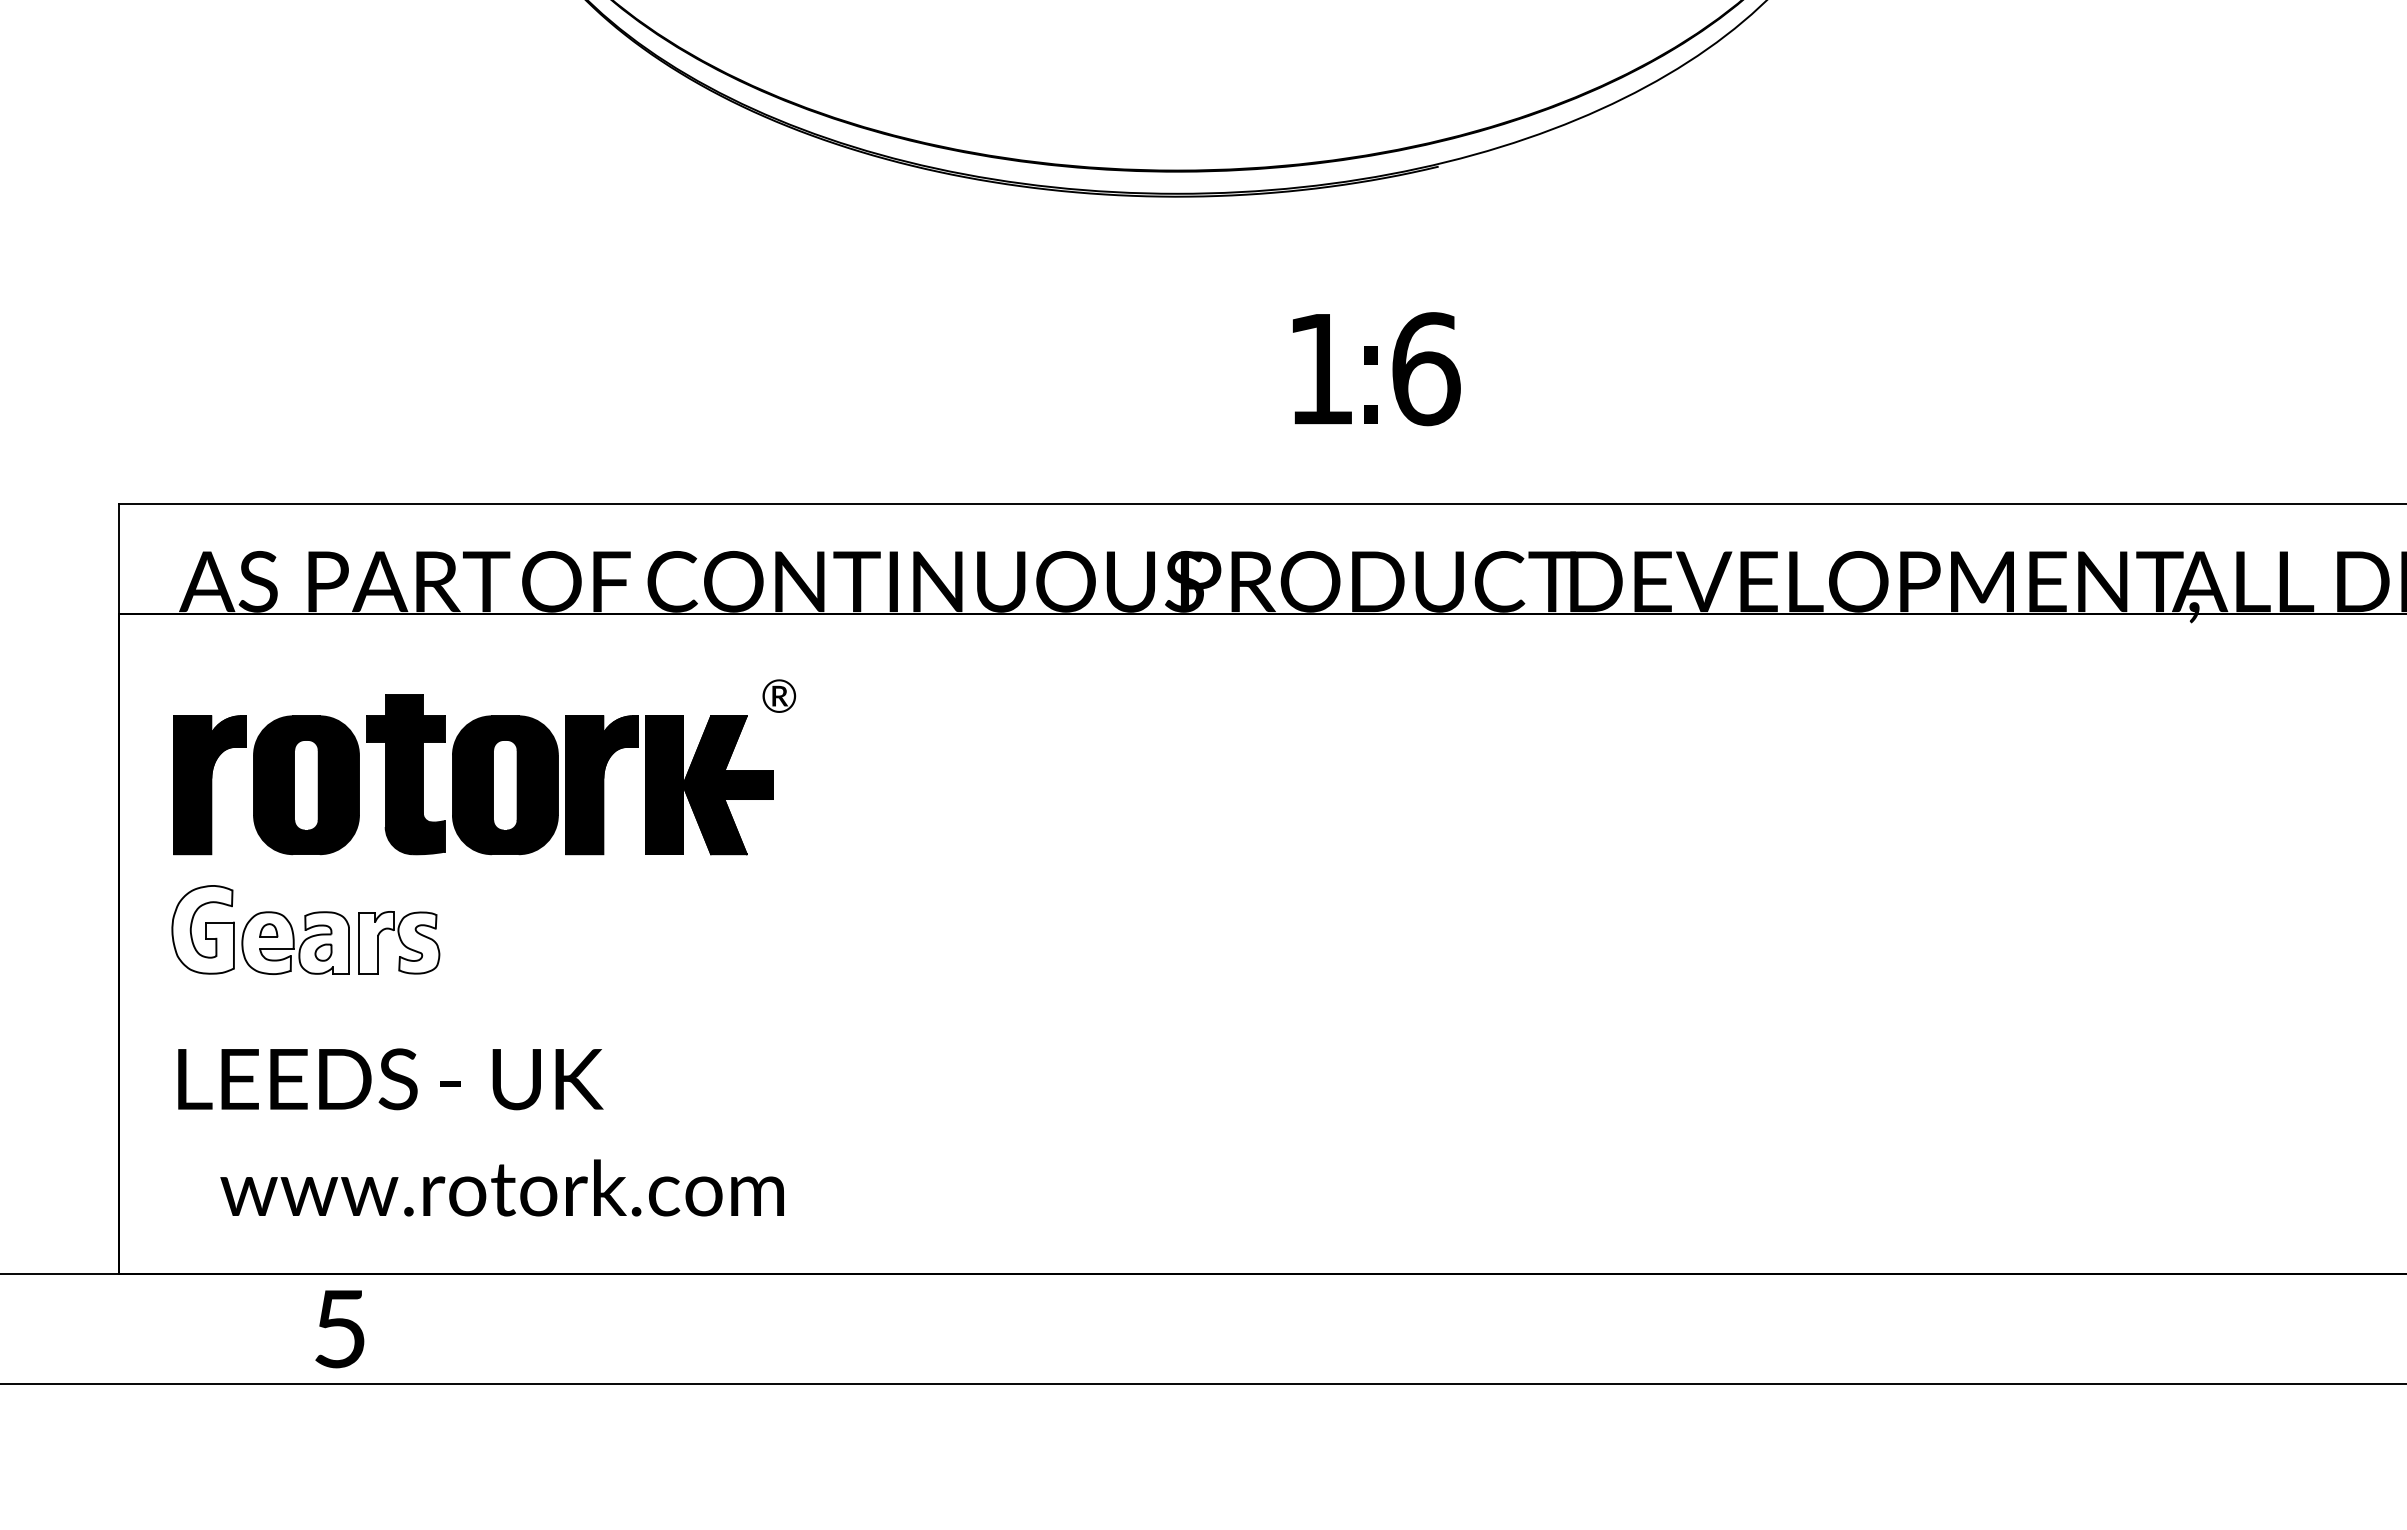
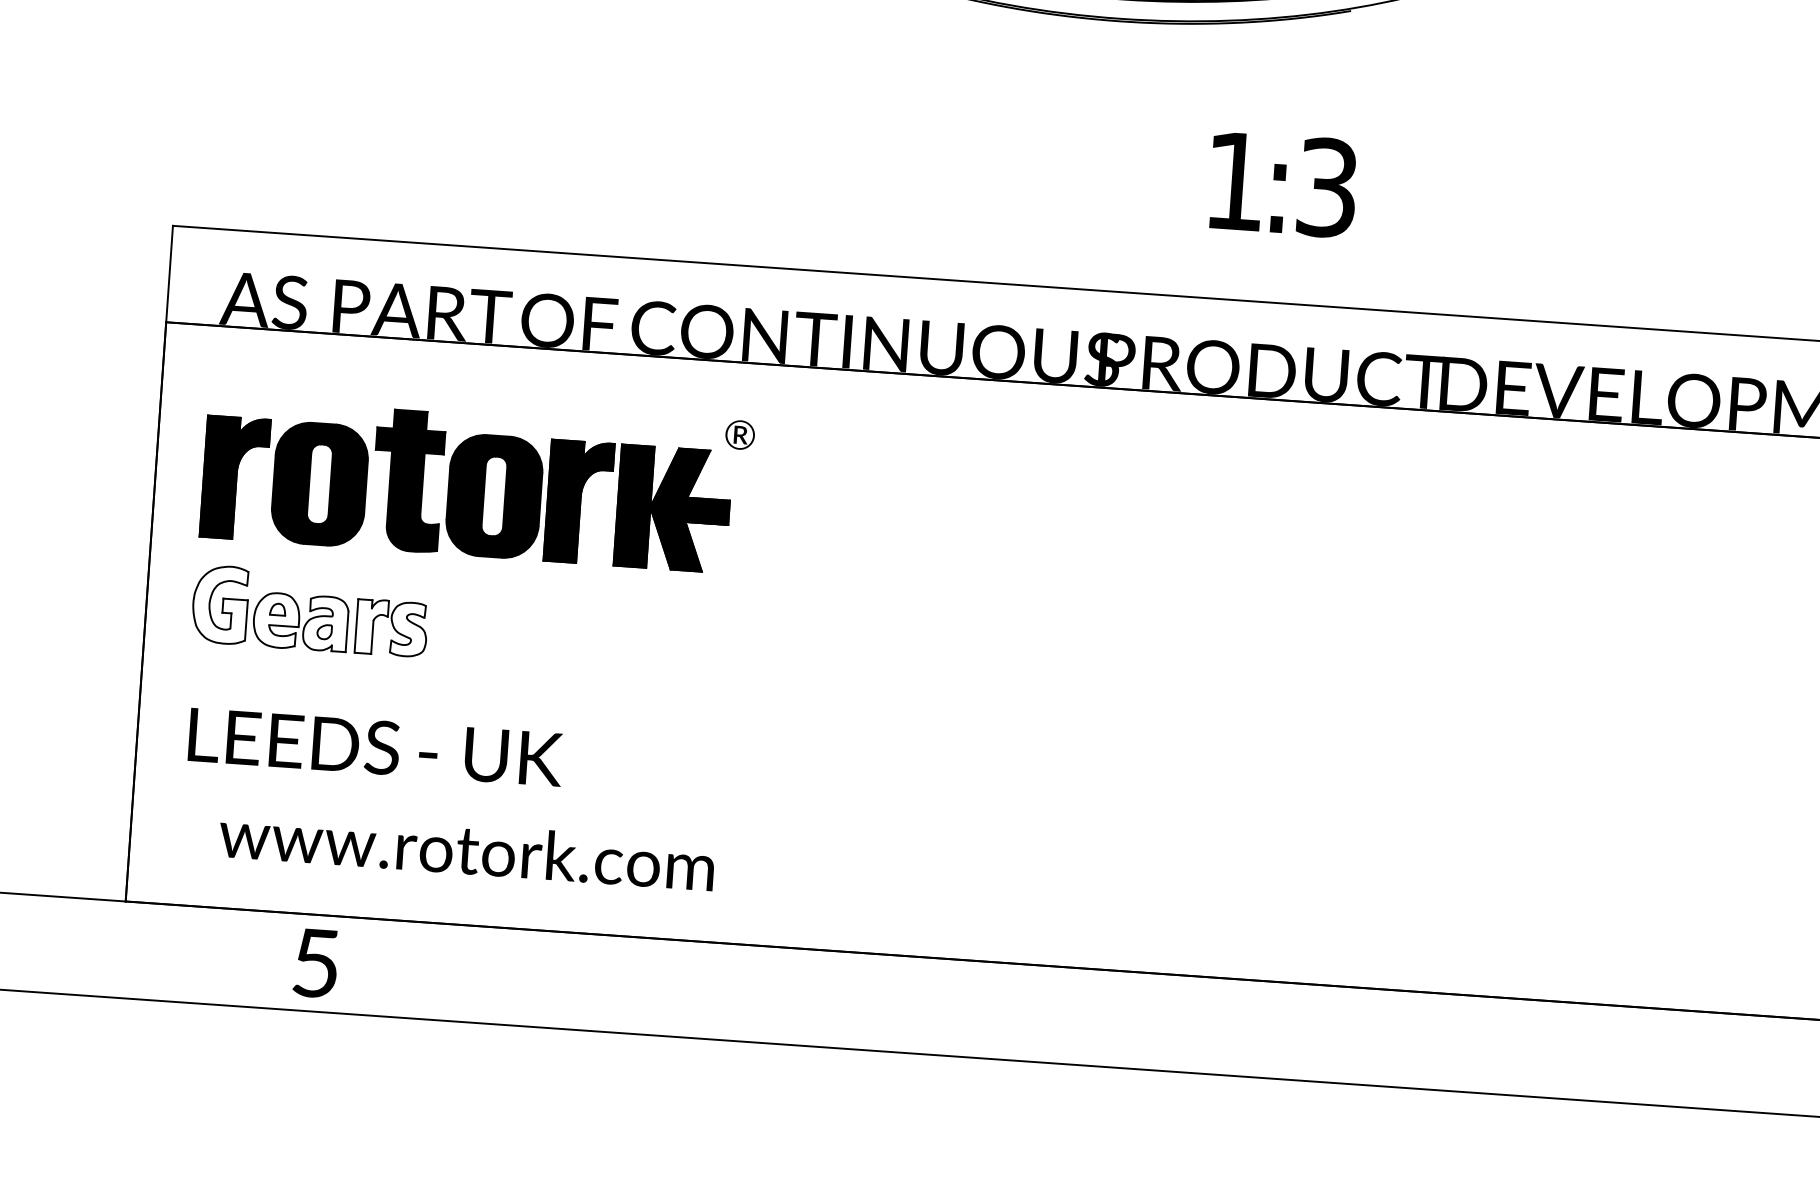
text: (1426, 369) -> (1327, 188), 6 -> 3

